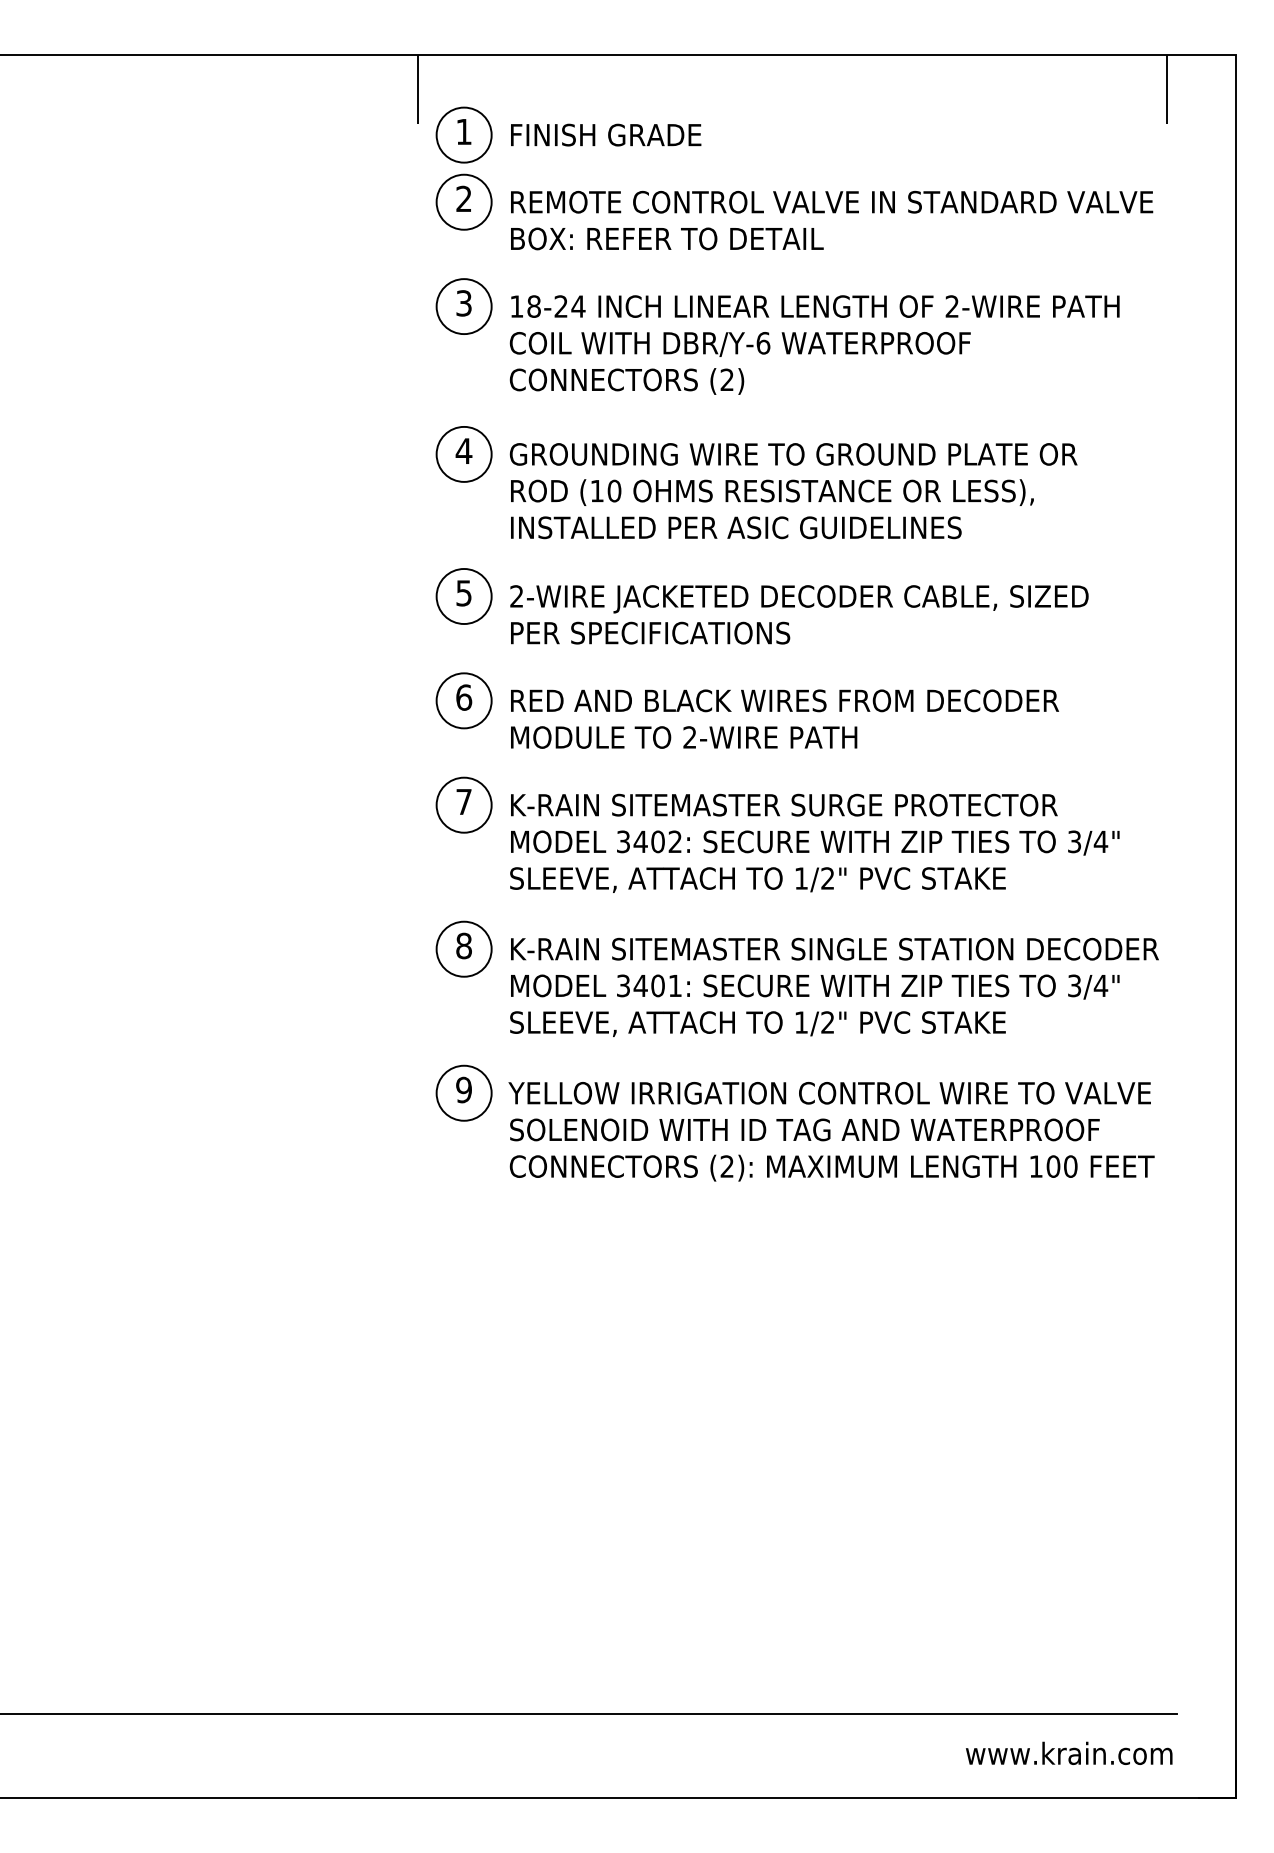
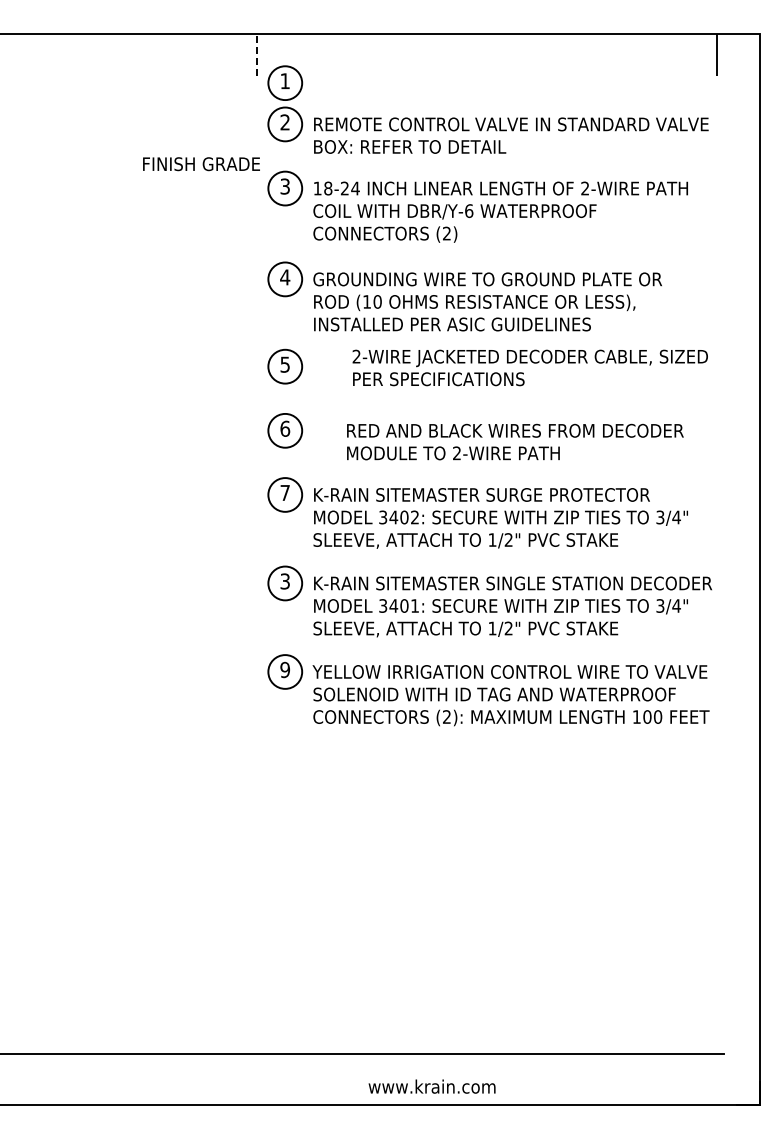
line: (418, 88) -> (257, 54), solid -> dashed
text: (606, 135) -> (201, 164), moved
text: (798, 614) -> (529, 367), moved
text: (785, 718) -> (515, 441), moved
text: (464, 946) -> (285, 581), 8 -> 3
text: (1068, 1753) -> (431, 1086), moved

